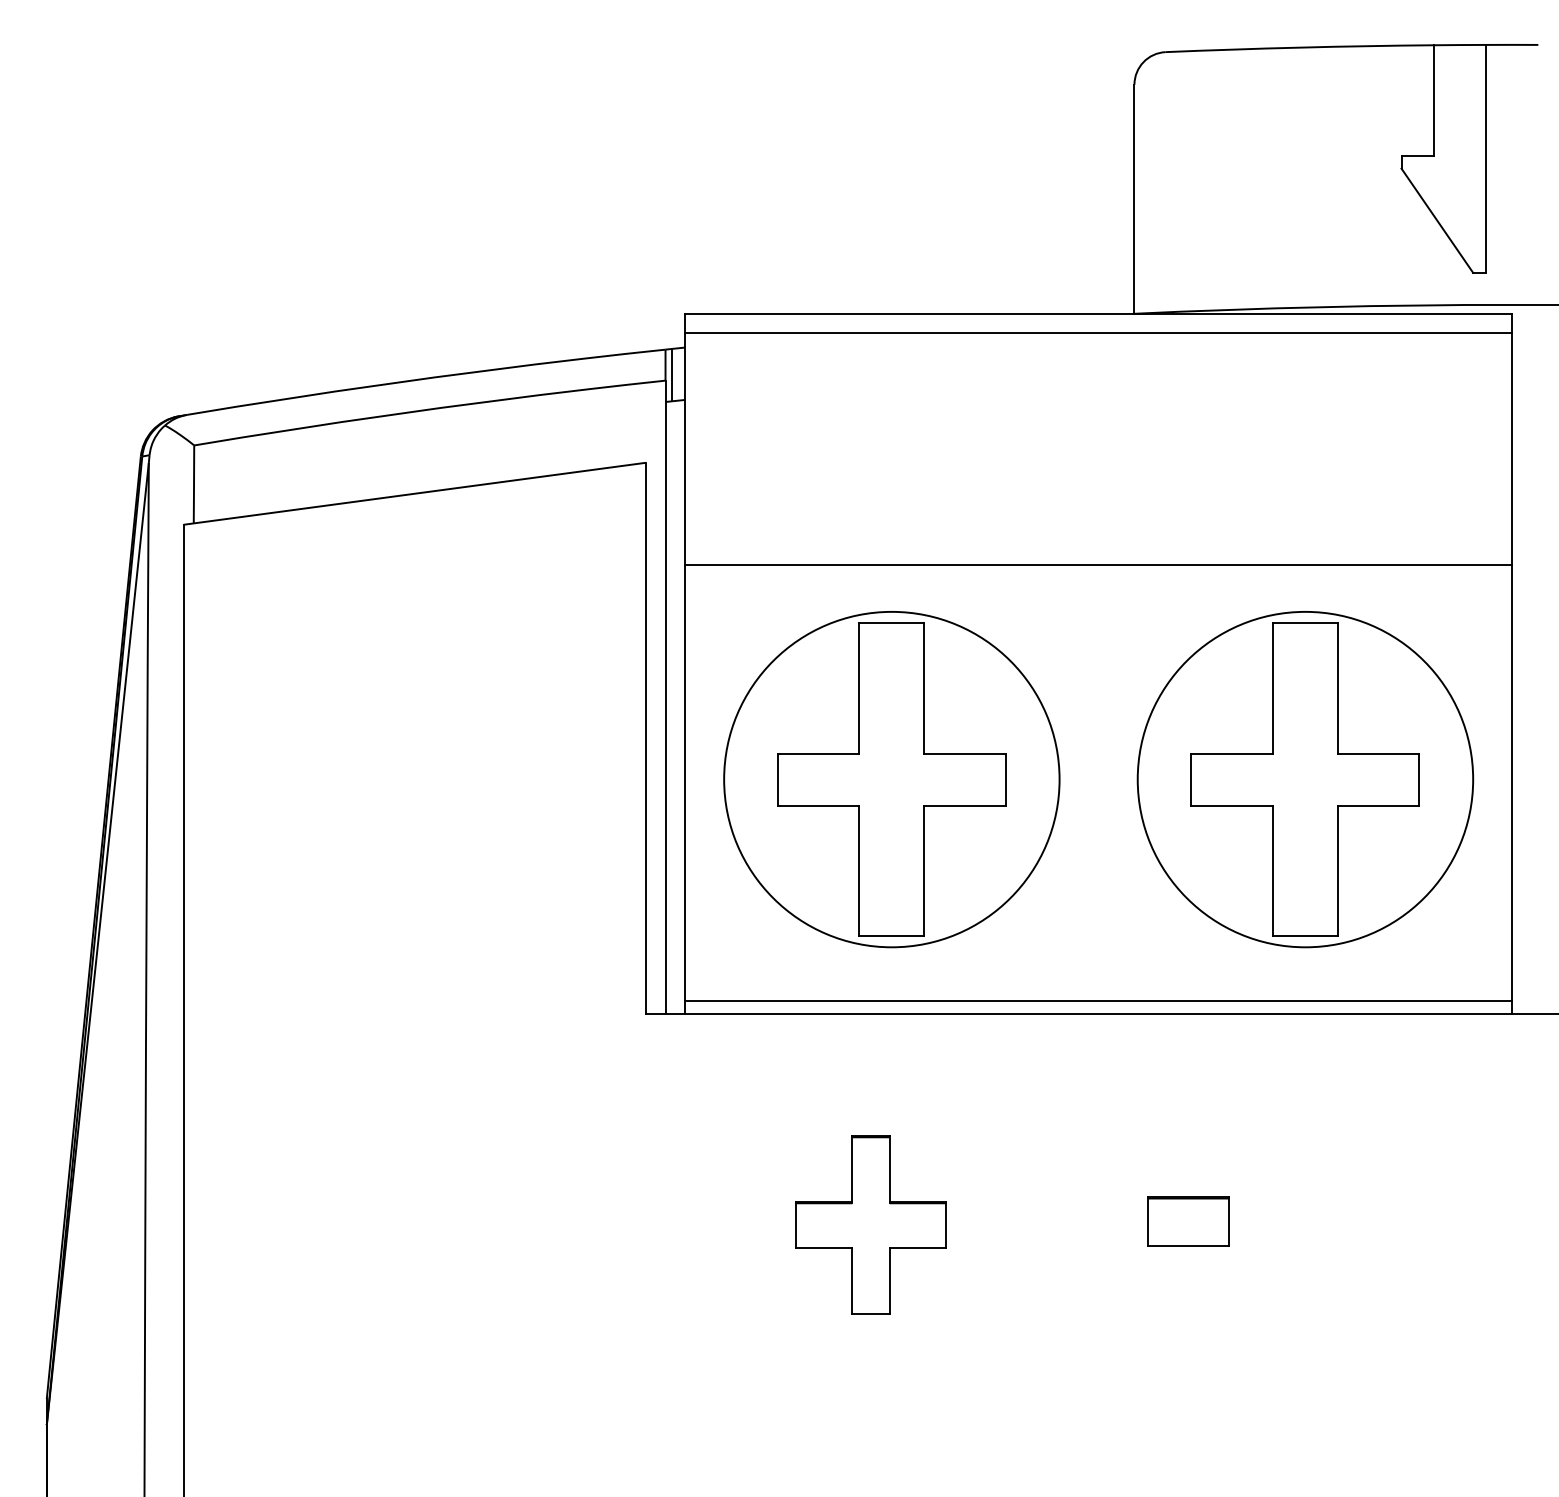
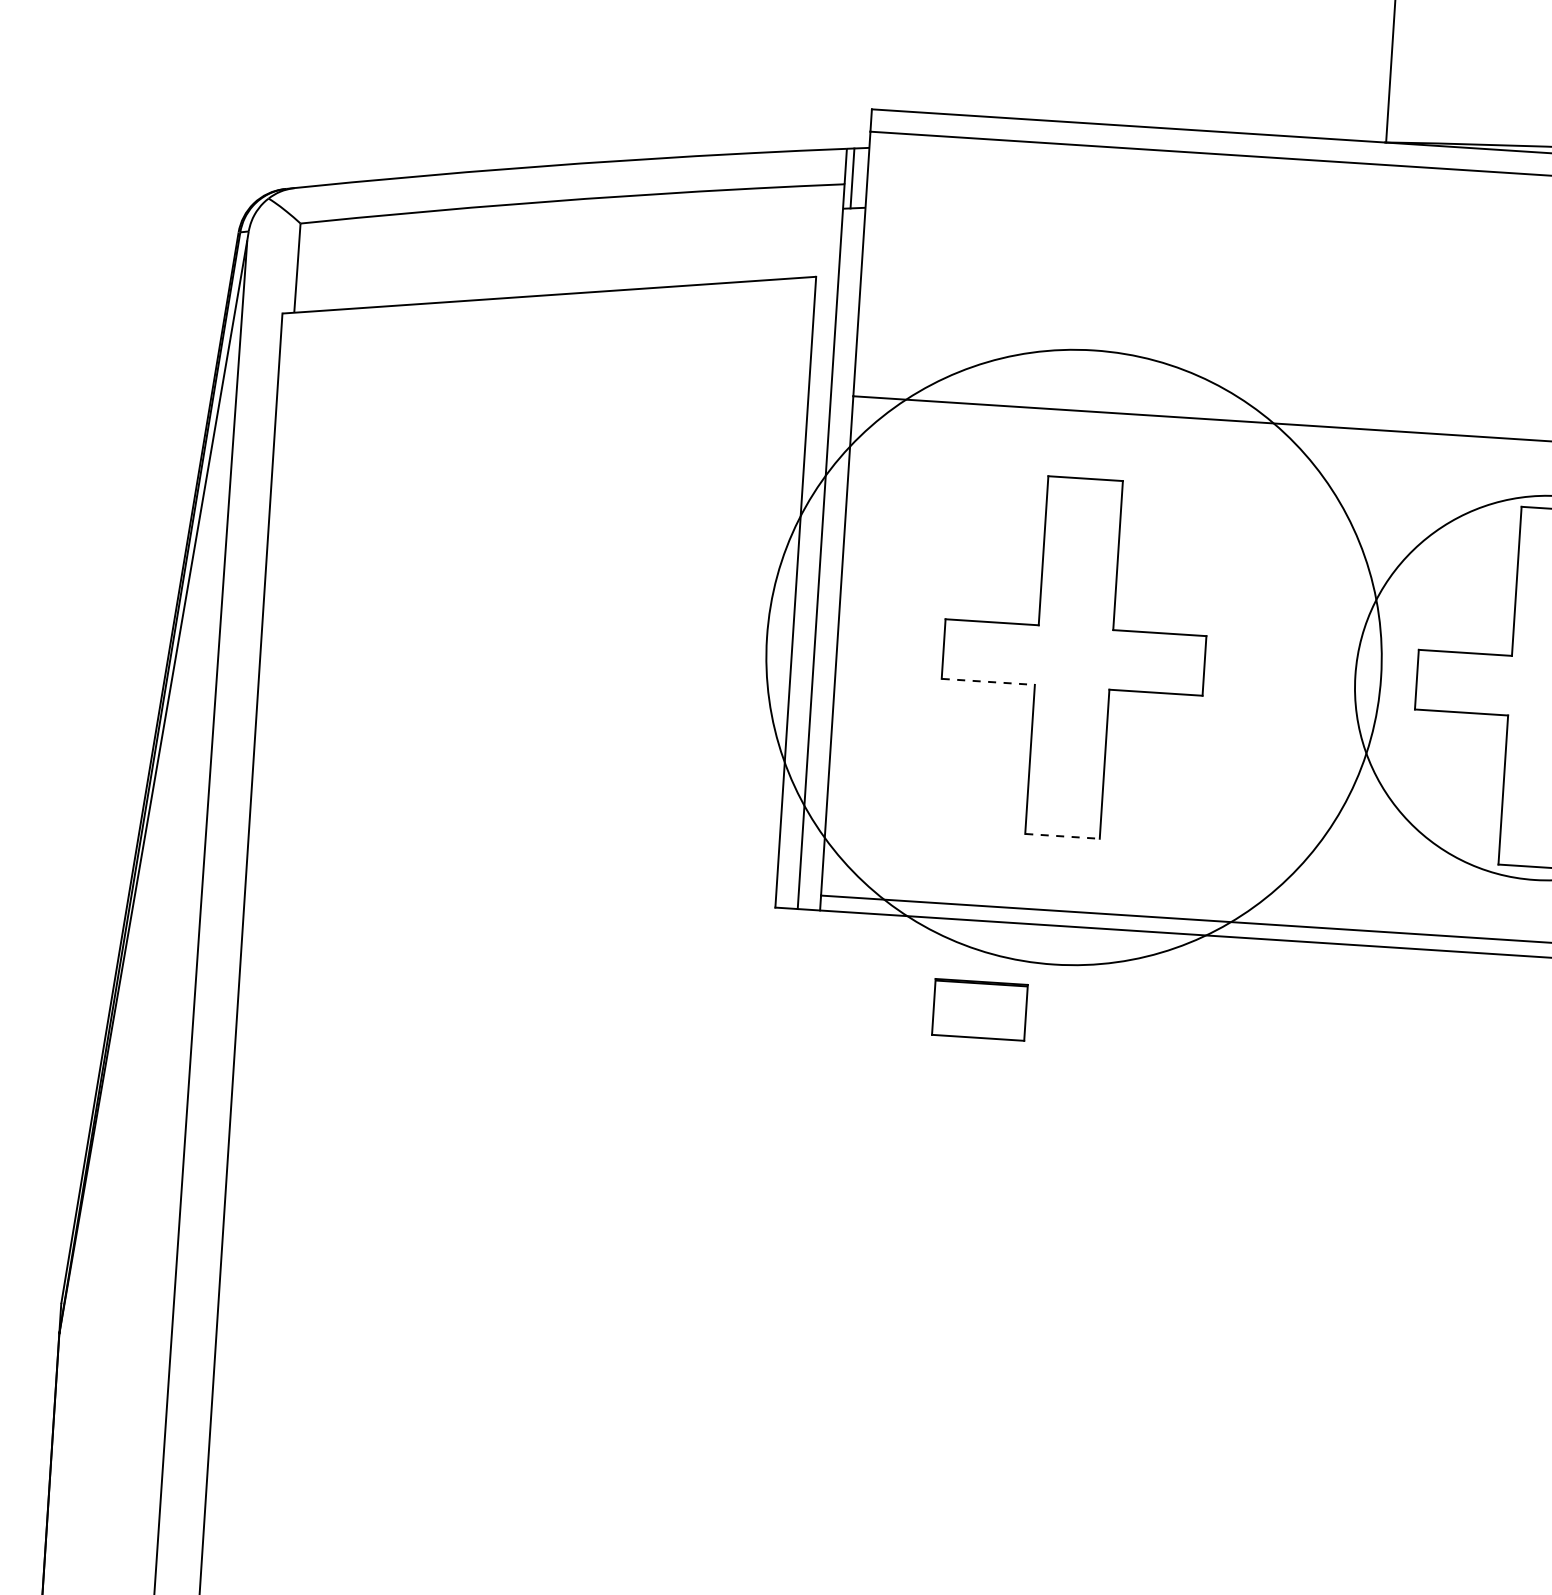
circle: (891, 779) -> (1073, 657), size x1.6
line: (818, 805) -> (988, 681), solid -> dashed
line: (891, 935) -> (1062, 835), solid -> dashed
part: (1188, 1221) -> (979, 1009), moved
part: (870, 1224) -> (1016, 1164), removed

